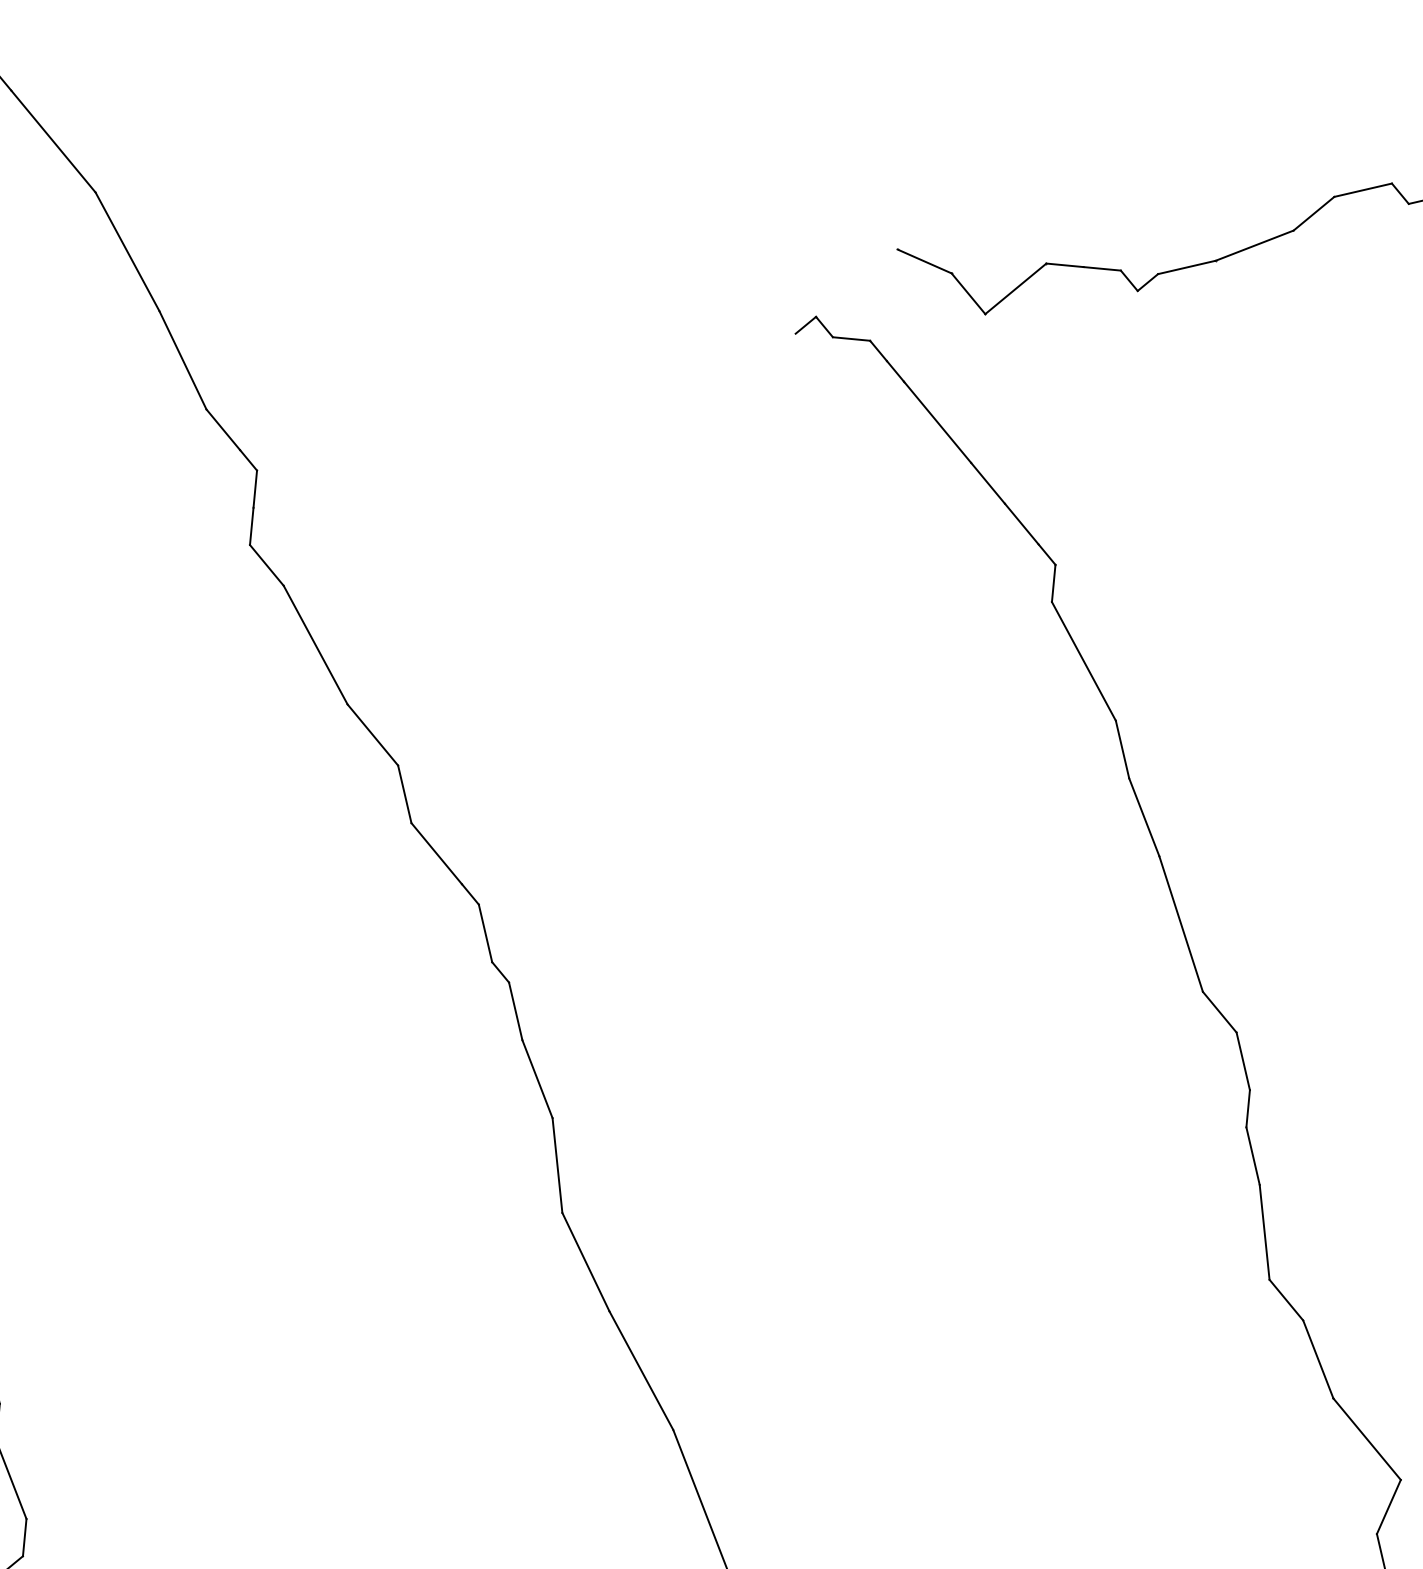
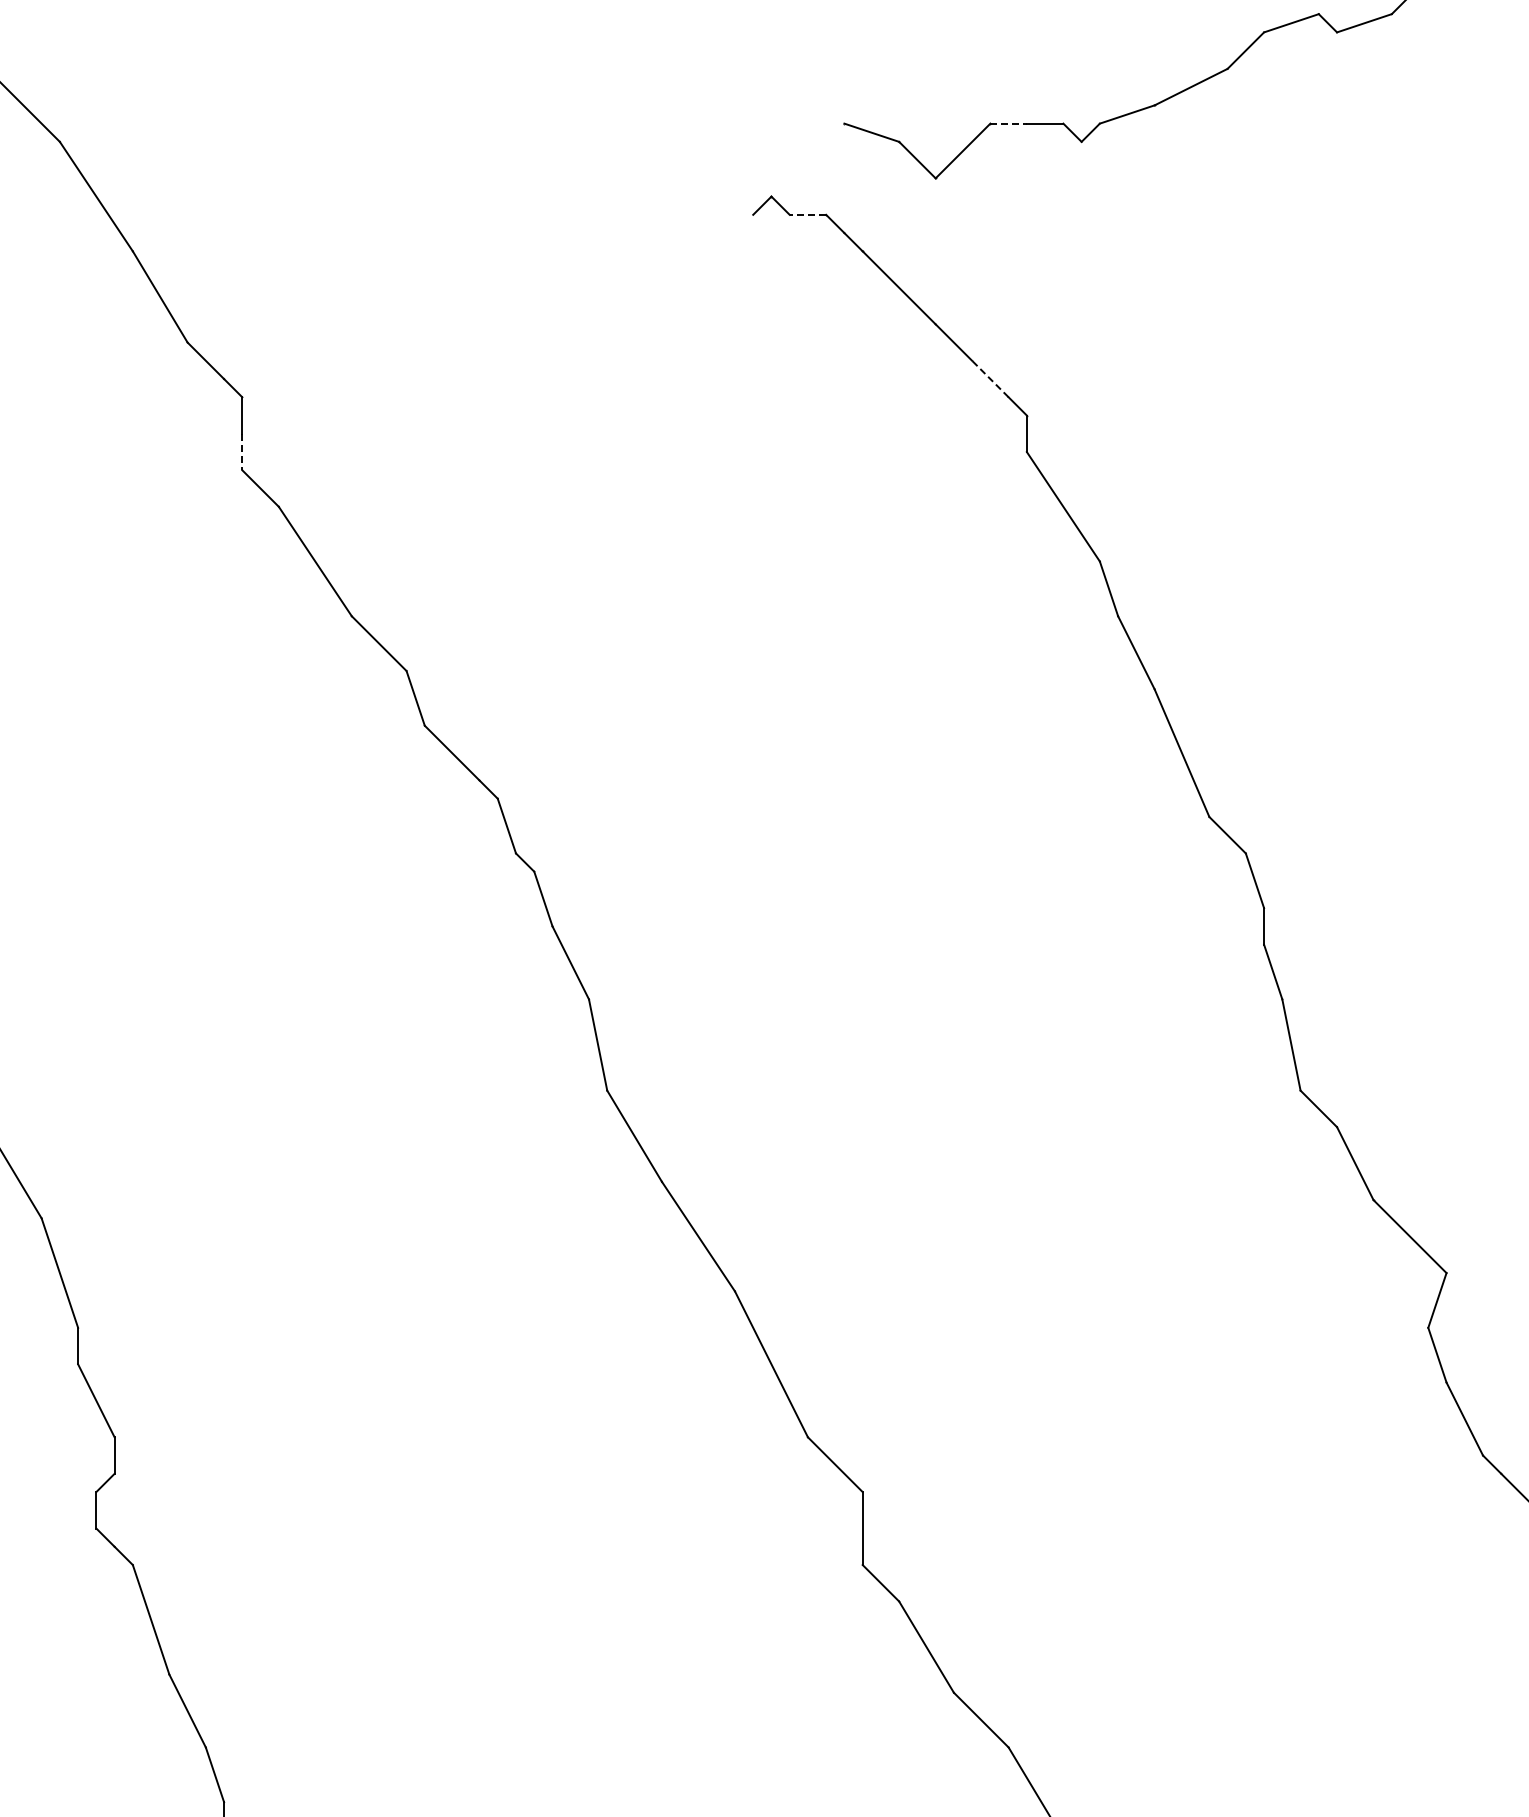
line: (1065, 265) -> (1009, 123), solid -> dashed
line: (851, 338) -> (807, 214), solid -> dashed
line: (1021, 524) -> (990, 379), solid -> dashed
line: (251, 526) -> (242, 452), solid -> dashed

